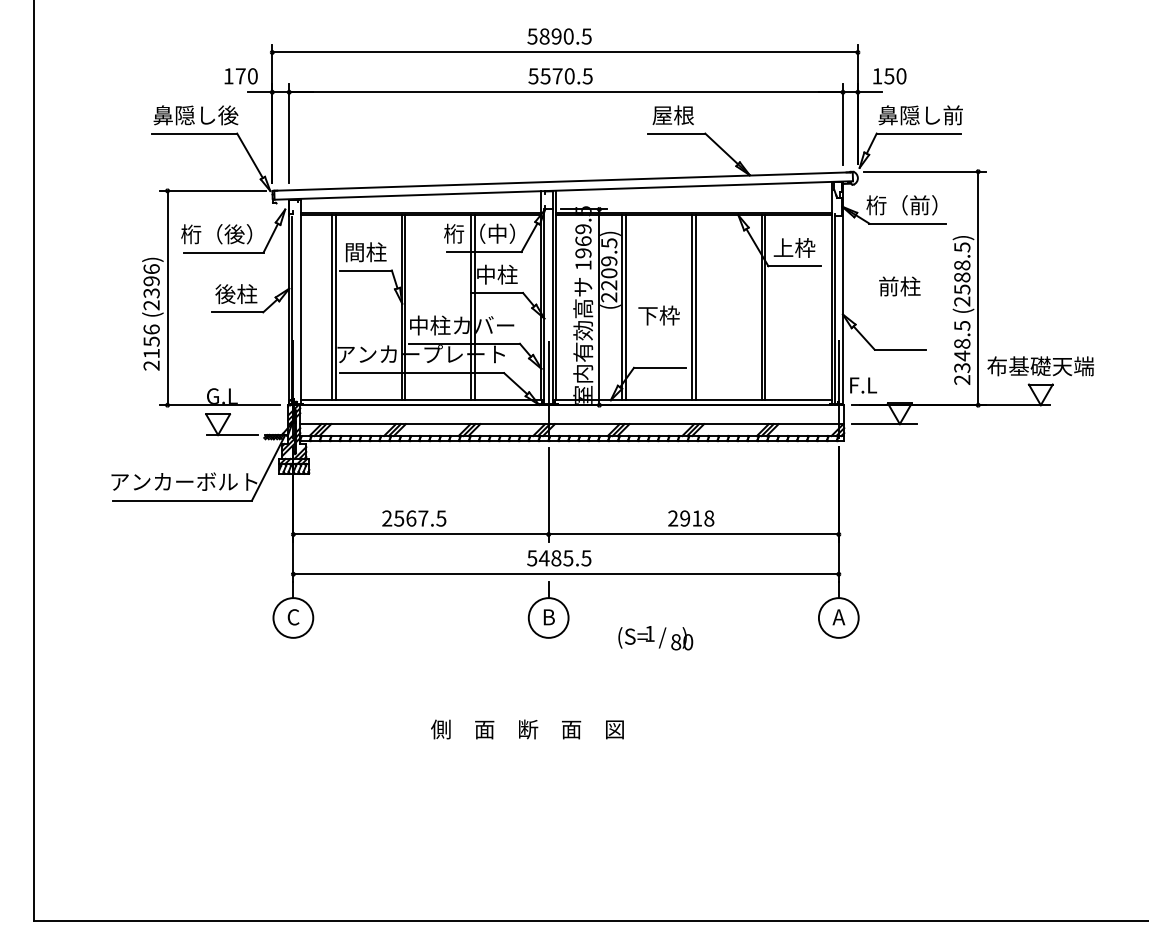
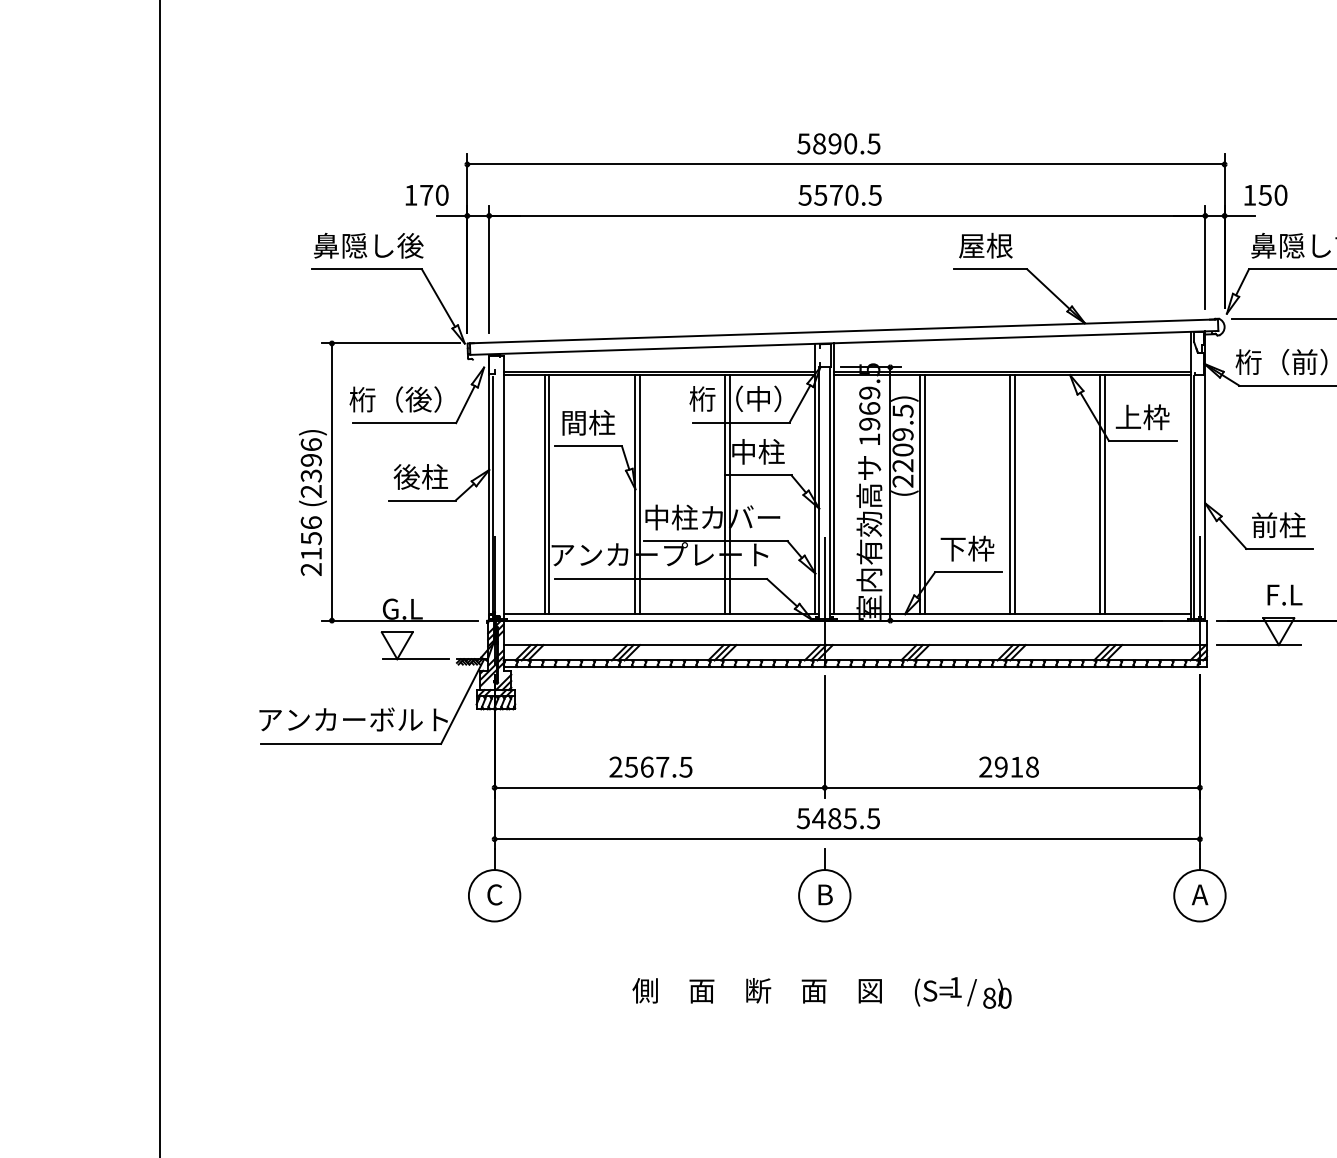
text: (899, 286) -> (1278, 525), moved
text: (658, 315) -> (966, 548), moved
text: (863, 385) -> (1284, 595), moved
text: (655, 638) -> (962, 993), moved
text: (527, 729) -> (757, 990), moved

